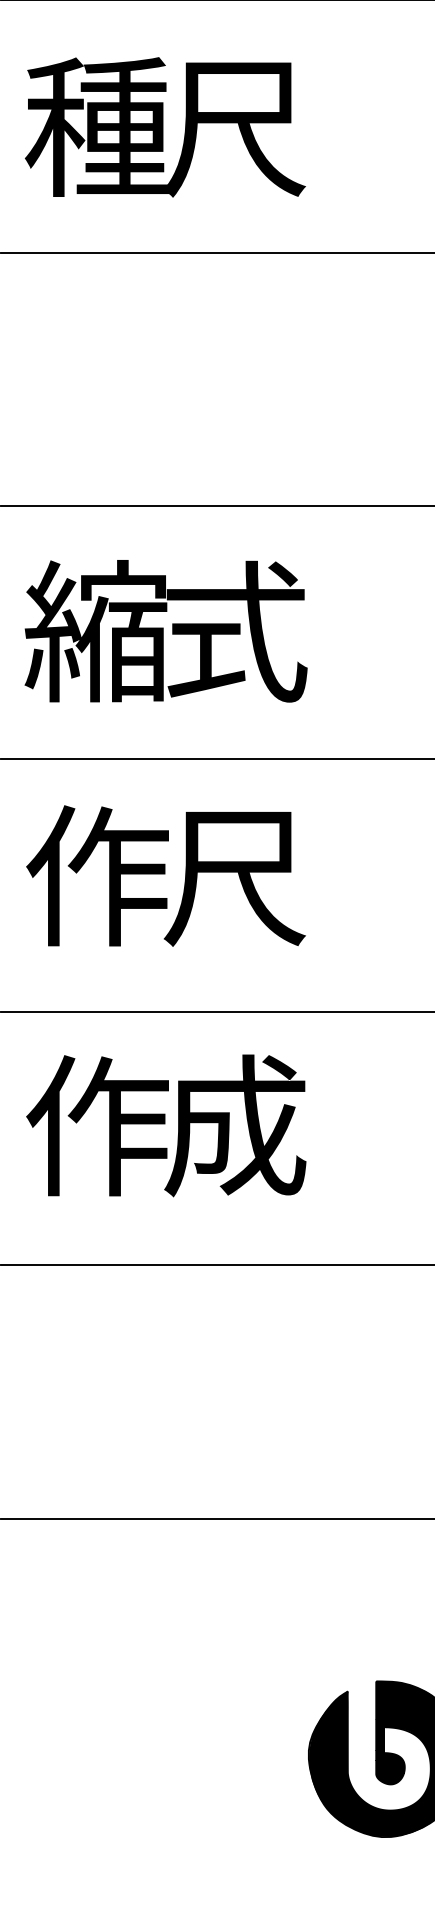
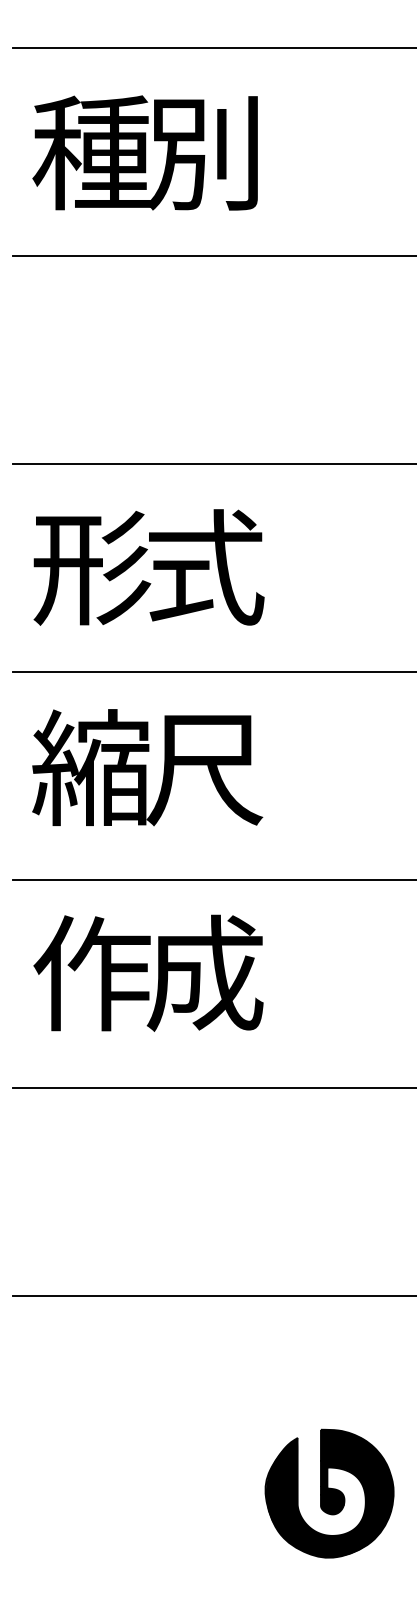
text: (236, 127) -> (206, 153), 尺 -> 別
text: (96, 630) -> (91, 566), 縮 -> 形
text: (96, 875) -> (91, 767), 作 -> 縮

